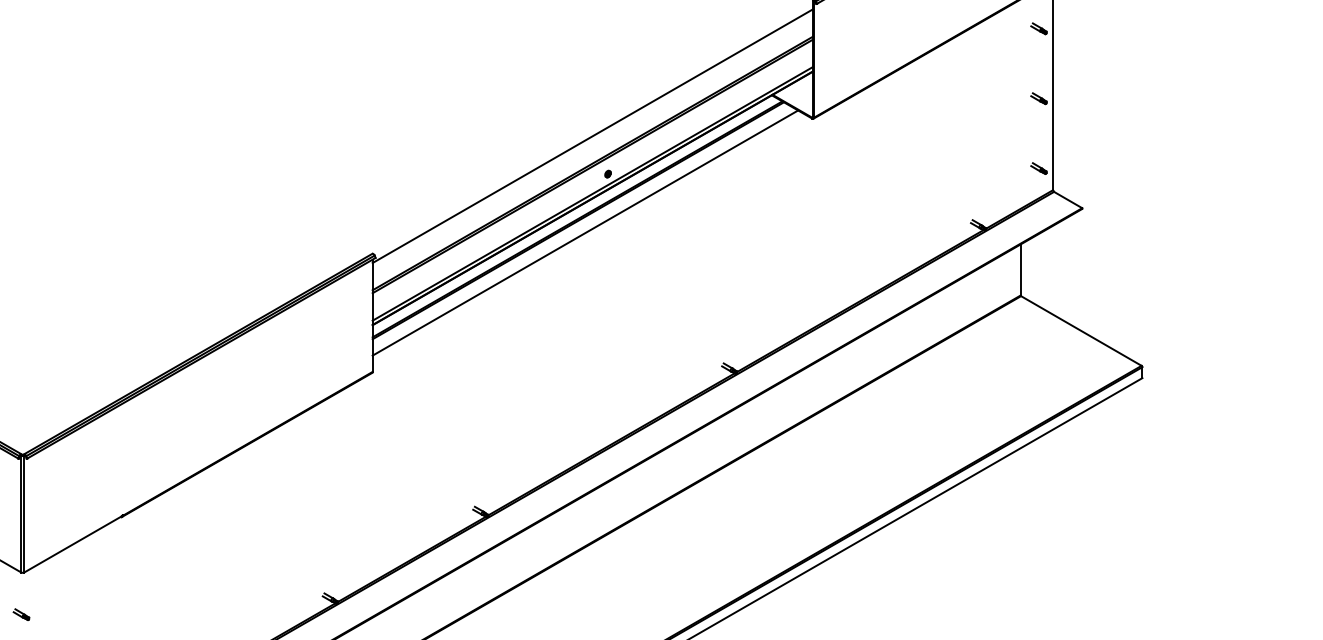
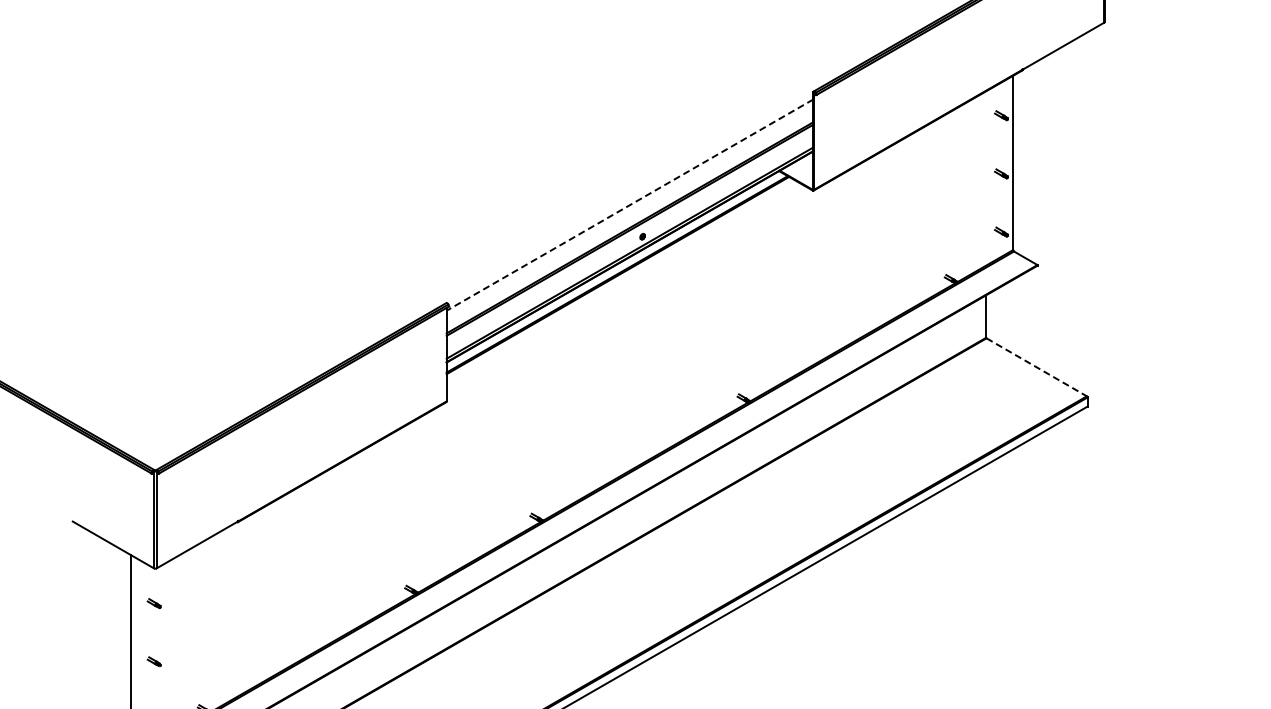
line: (593, 136) -> (630, 205), solid -> dashed
line: (585, 232) -> (623, 285), removed
line: (1081, 331) -> (1036, 367), solid -> dashed

